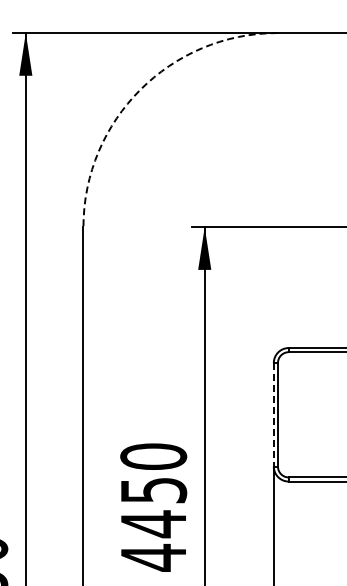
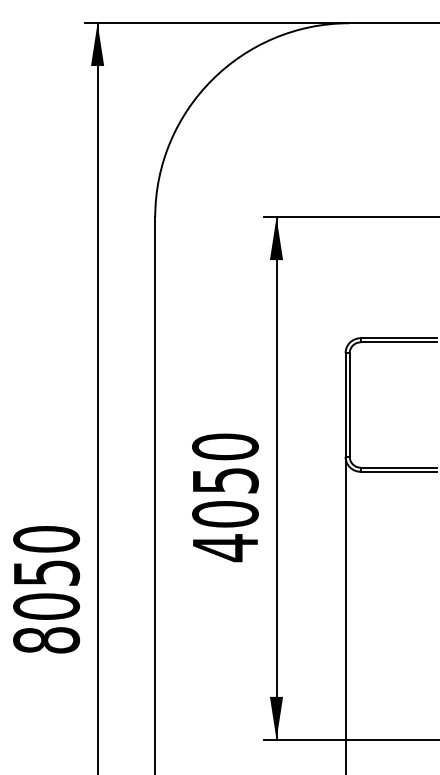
arc: (140, 90) -> (212, 80), dashed -> solid
line: (273, 415) -> (345, 405), dashed -> solid
text: (153, 524) -> (225, 514), 4450 -> 4050

